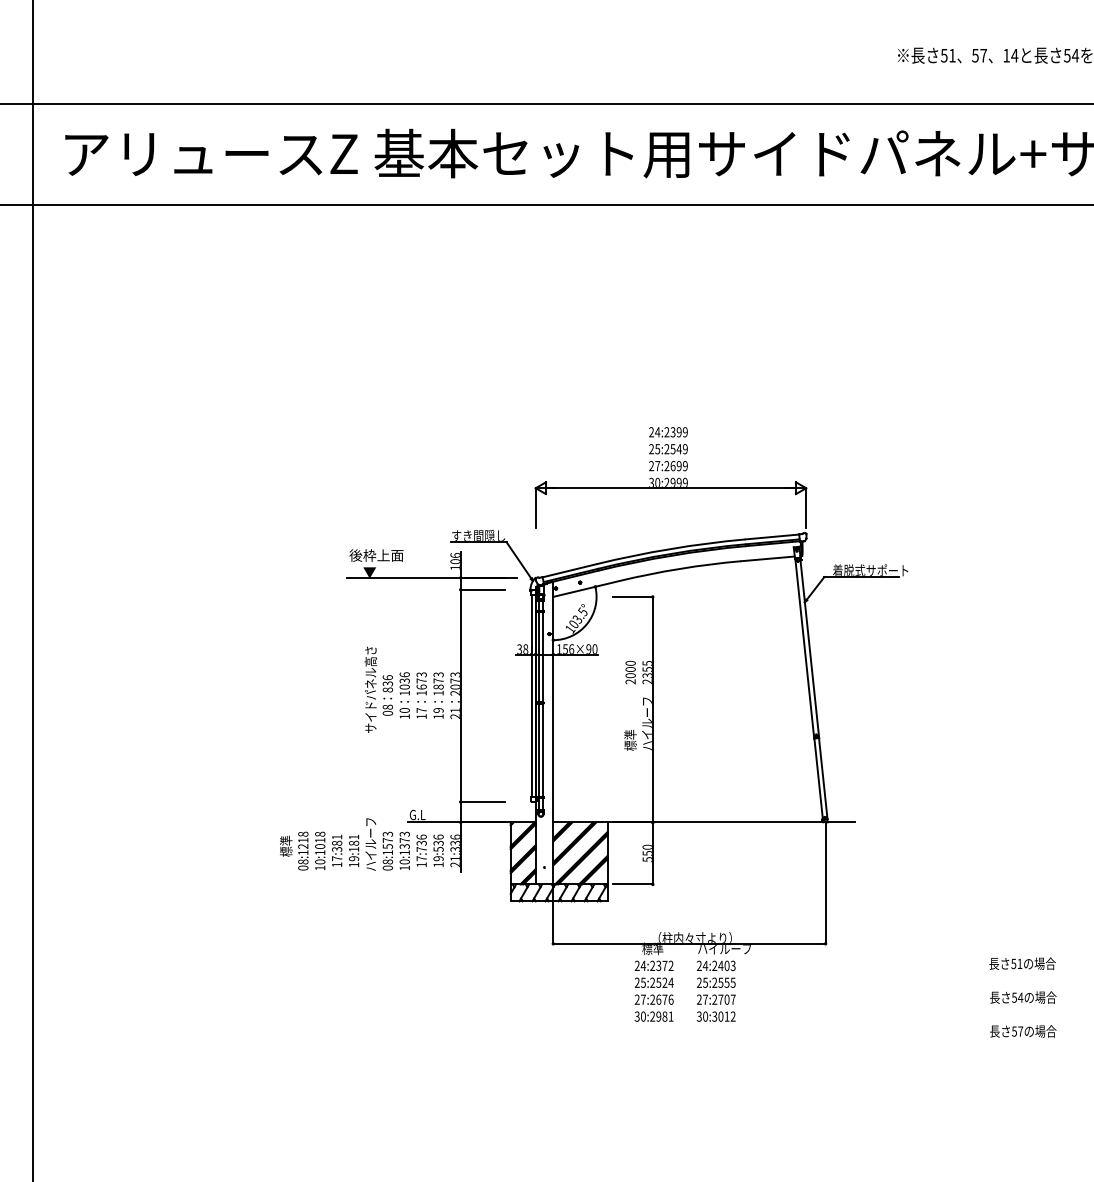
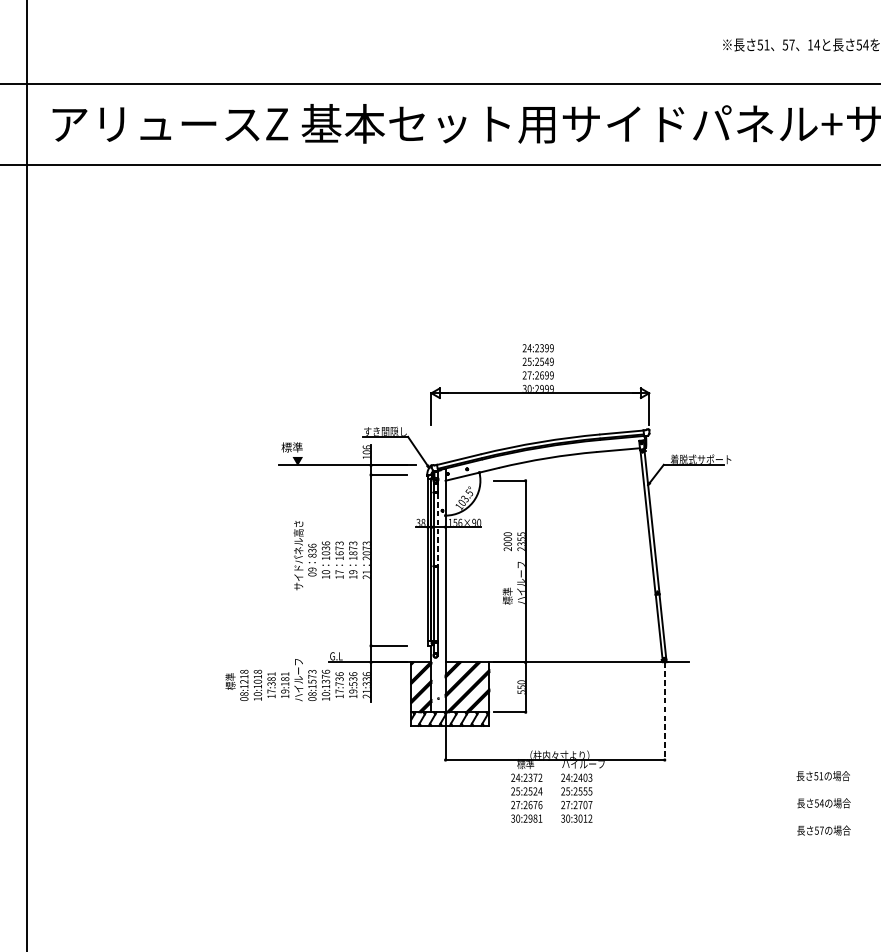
text: (376, 555) -> (303, 447), 後枠上面 -> 標準
line: (543, 657) -> (437, 529), solid -> dashed
text: (387, 706) -> (312, 568), 08 -> 09
text: (404, 833) -> (325, 671), 10:1373 -> 10:1376
line: (825, 883) -> (664, 711), solid -> dashed

